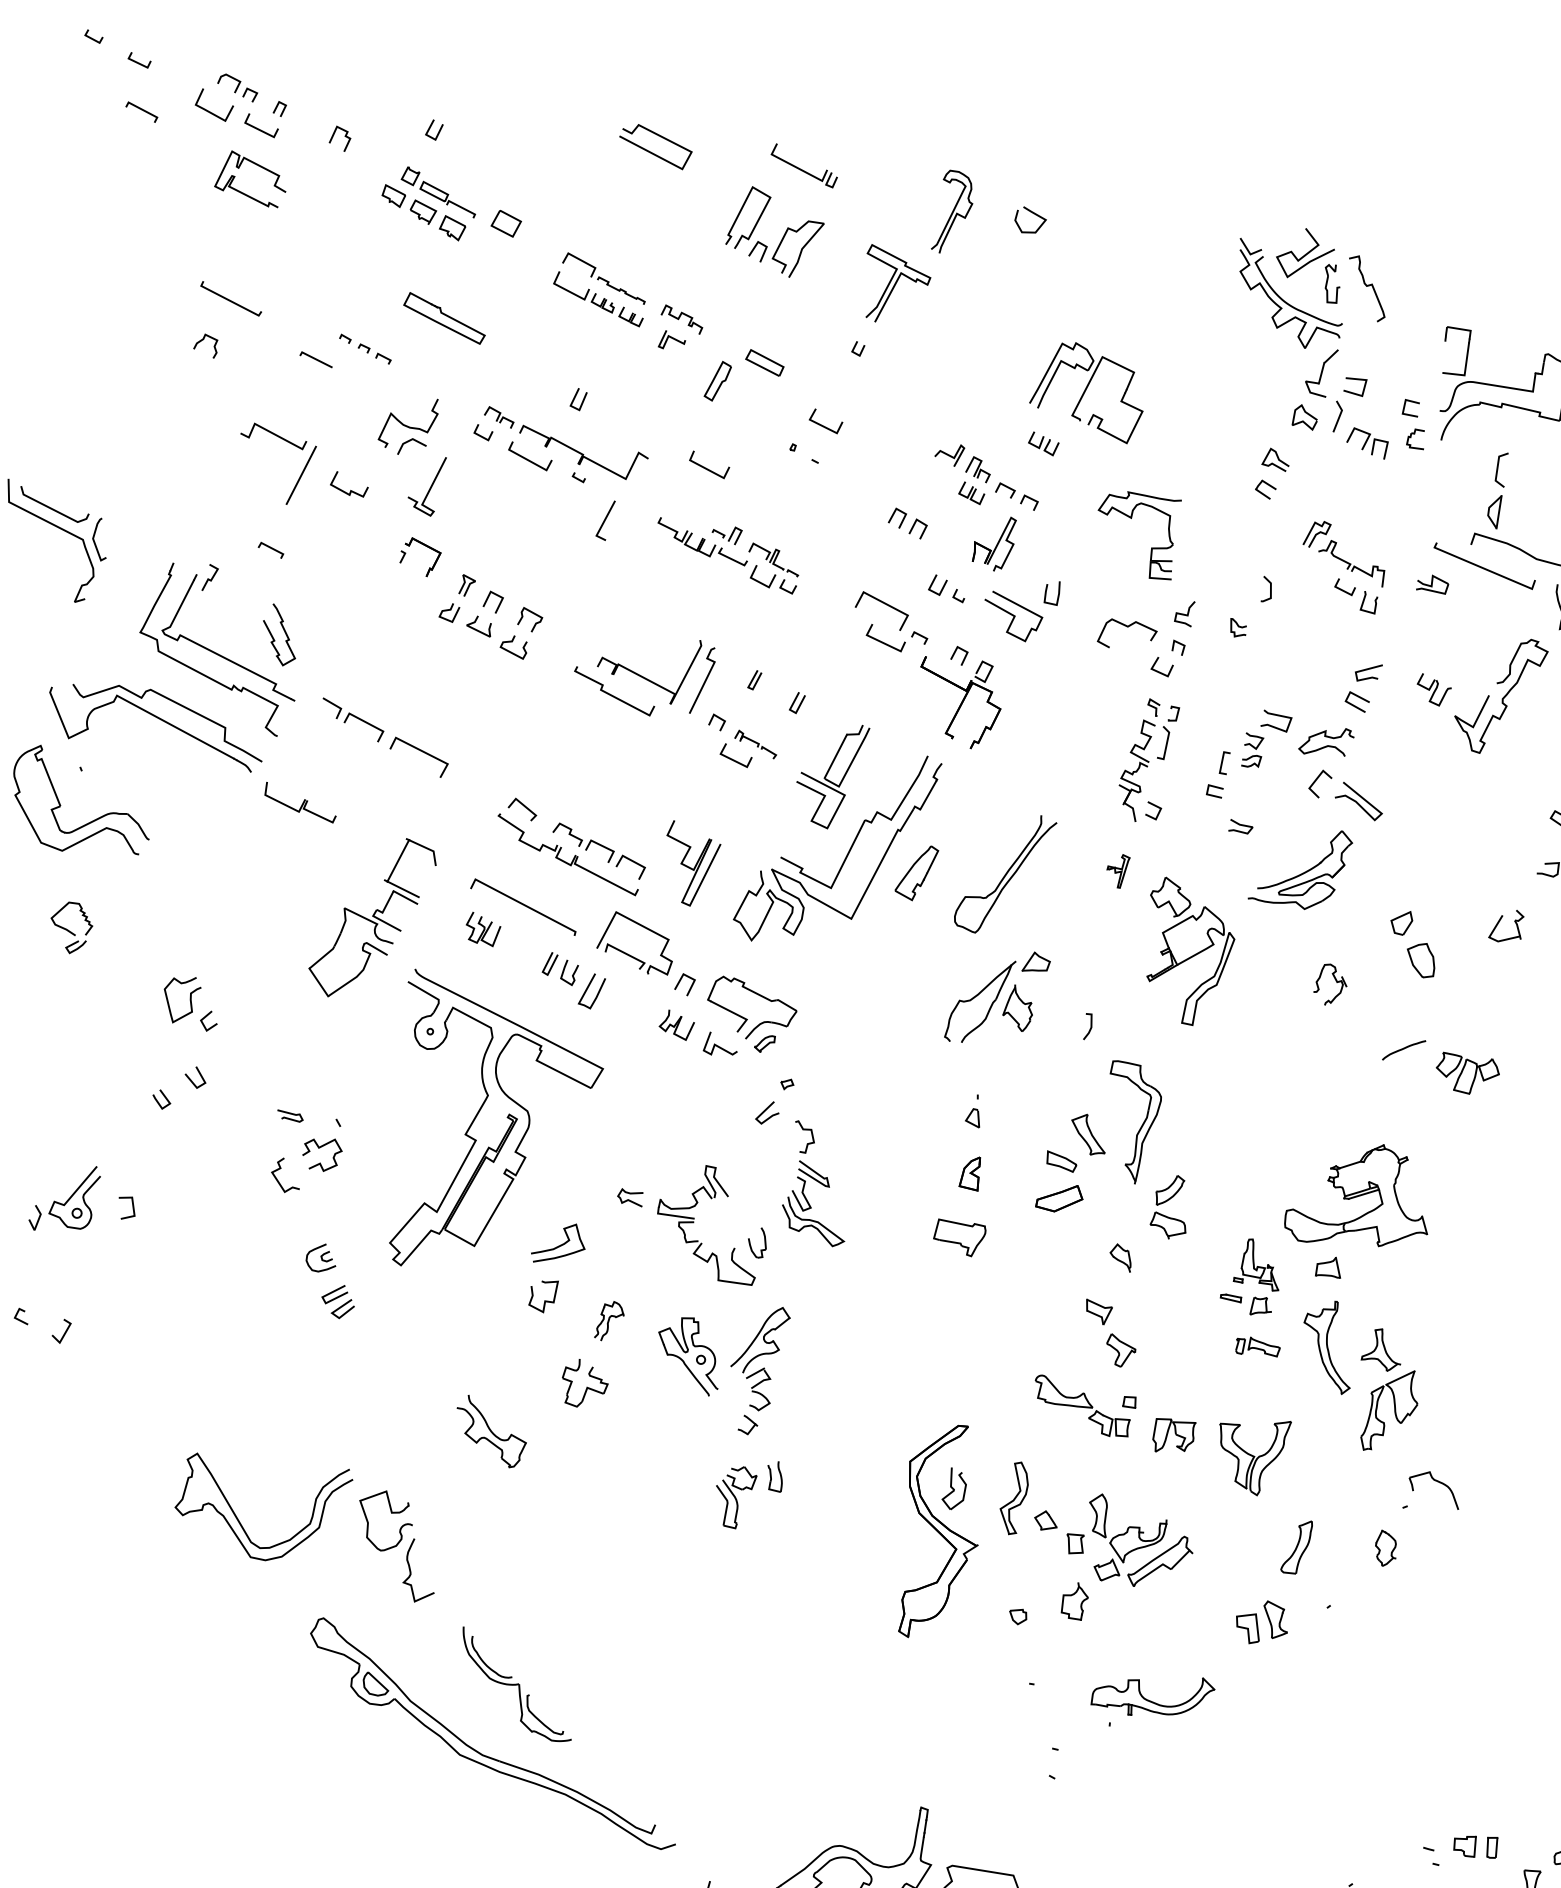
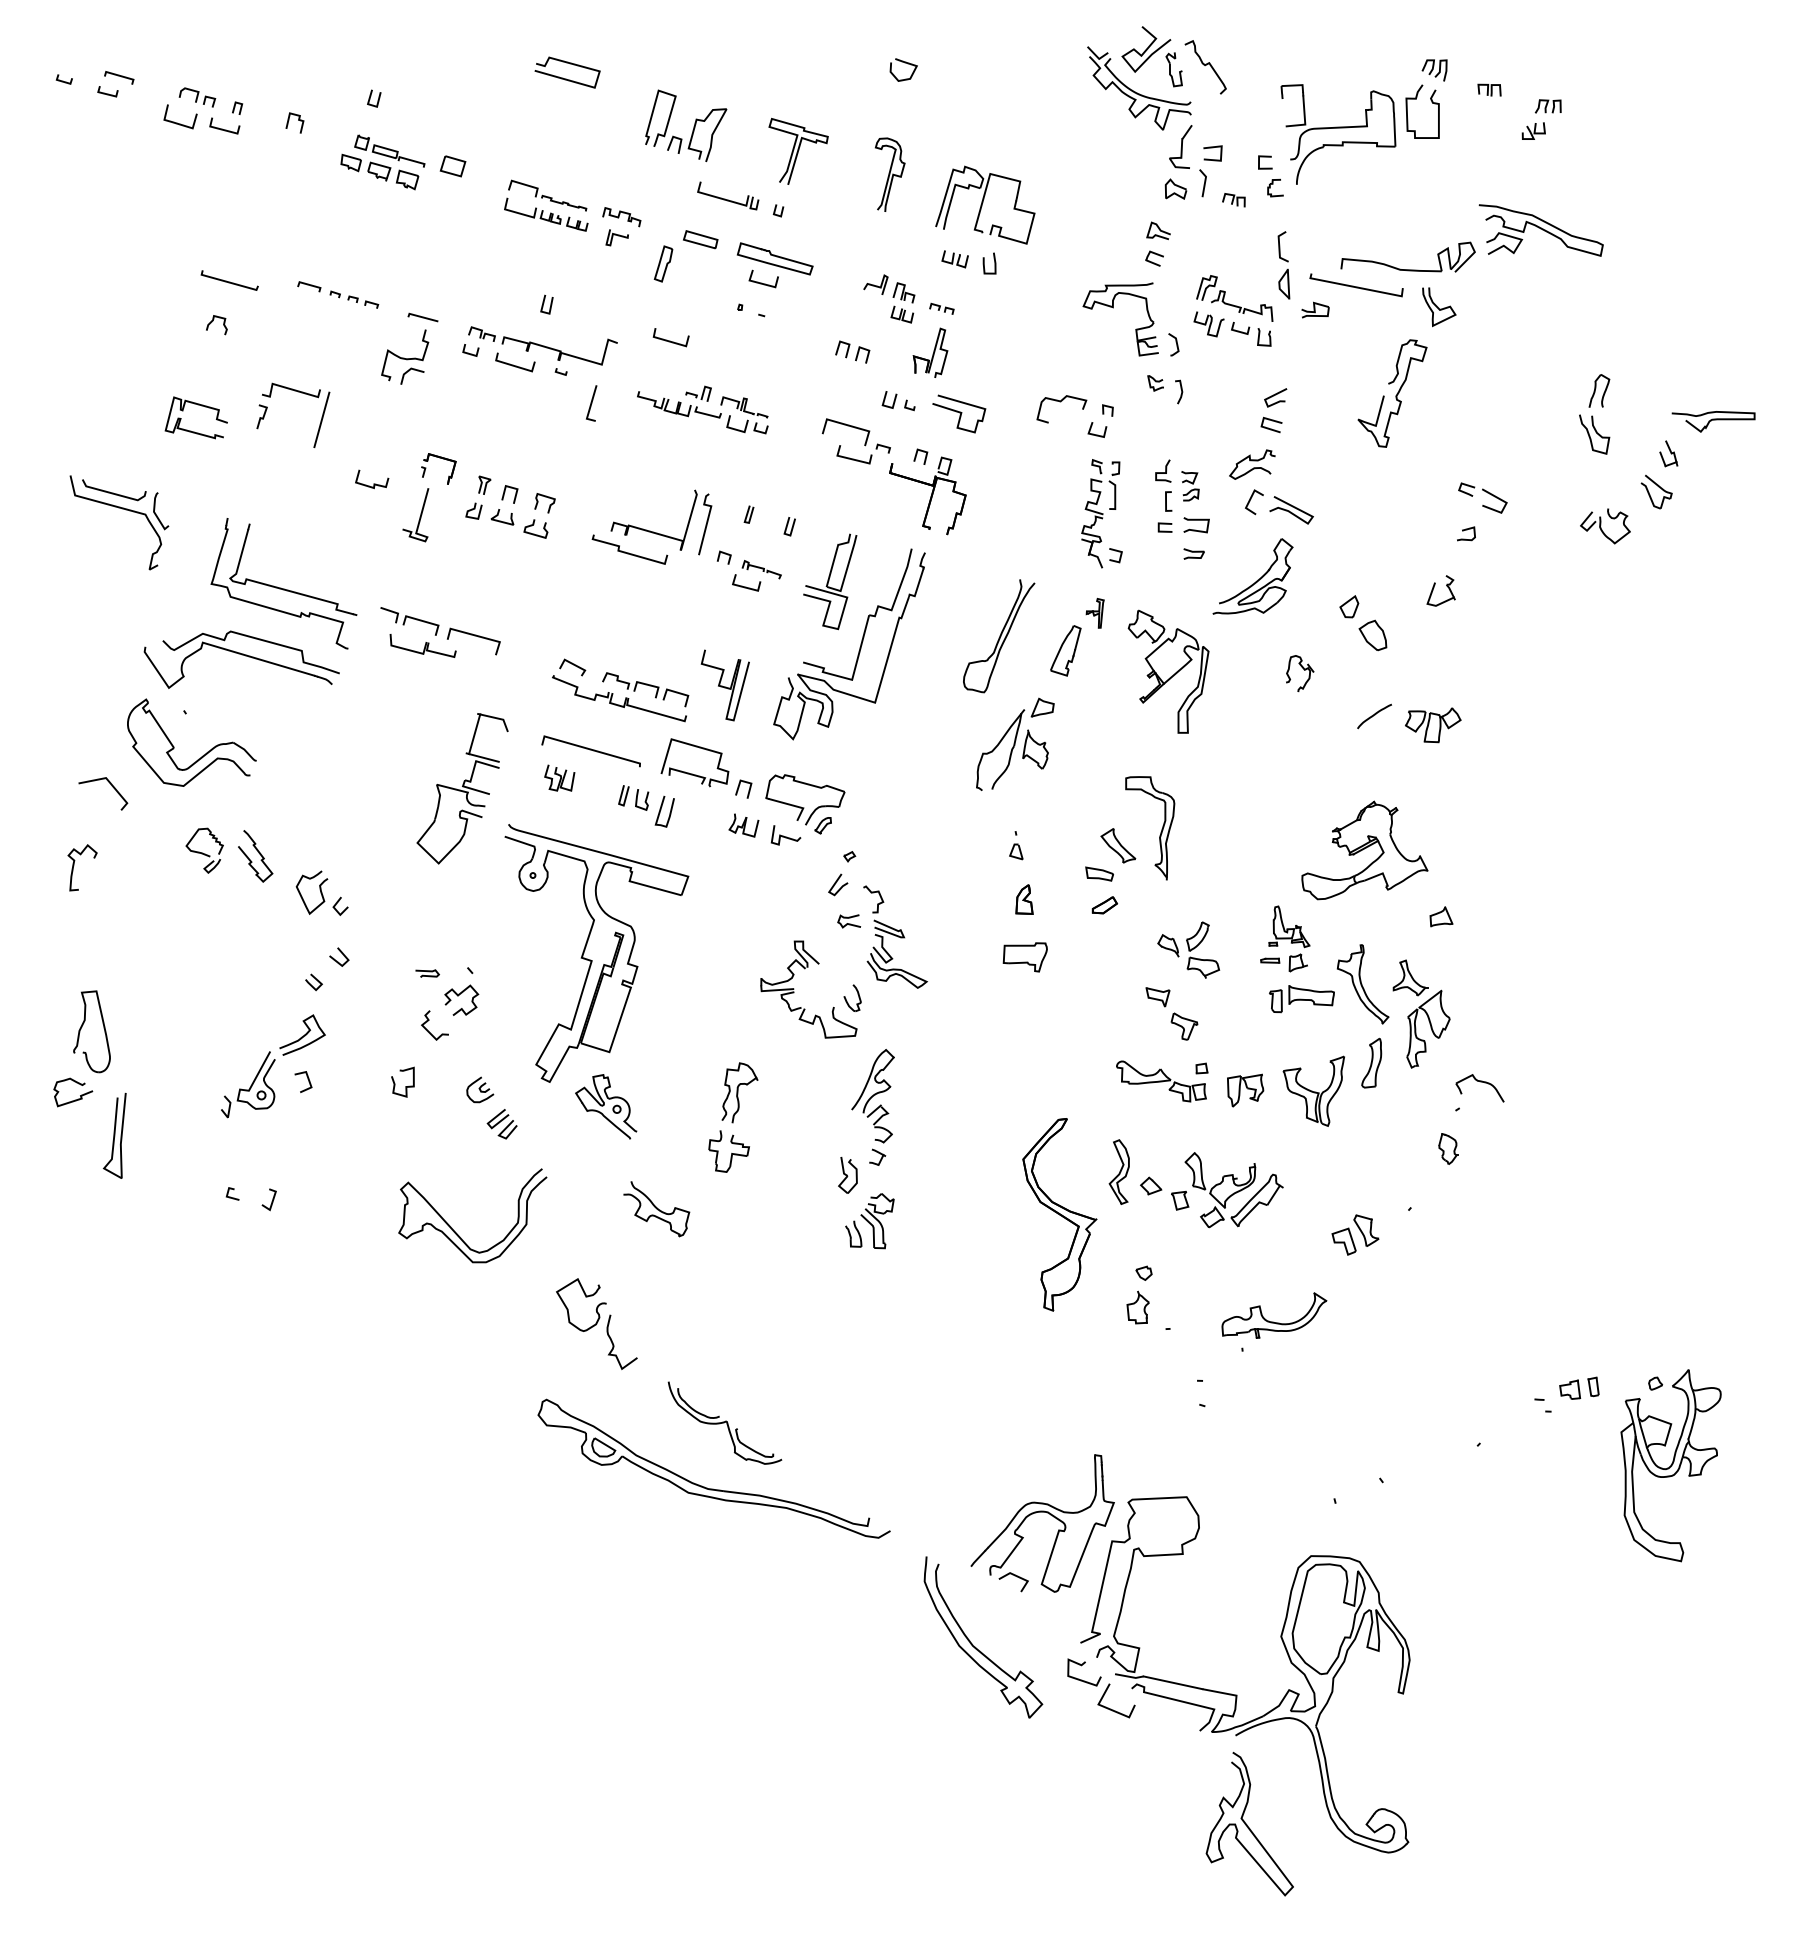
line: (142, 110) -> (119, 76), moved
curve: (256, 165) -> (197, 405), moved
part: (804, 165) -> (728, 195), moved
curve: (952, 212) -> (889, 174), moved
part: (444, 317) -> (774, 258), moved
line: (315, 359) -> (422, 317), moved
part: (1367, 443) -> (1233, 200), size x0.62
curve: (429, 486) -> (419, 516), moved
curve: (350, 489) -> (373, 483), moved
part: (1497, 490) -> (1283, 265), moved
part: (1016, 495) -> (941, 308), size x0.62
part: (1131, 519) -> (1113, 308), moved
line: (271, 548) -> (309, 285), moved
line: (210, 578) -> (262, 416), moved
curve: (1046, 591) -> (984, 263), moved
curve: (1187, 612) -> (1165, 470), moved
curve: (284, 632) -> (258, 853), moved
part: (1432, 690) -> (1208, 324), moved
curve: (1274, 725) -> (1195, 529), moved
part: (299, 802) -> (422, 645), moved
part: (916, 871) -> (1065, 650), moved
line: (1090, 1026) -> (1181, 391), moved
part: (1059, 1197) -> (1104, 905), size x0.62
part: (1169, 1199) -> (1199, 944), moved
curve: (630, 1200) -> (849, 923), moved
curve: (560, 1244) -> (303, 1035), moved
part: (1329, 1267) -> (1441, 916), moved
curve: (544, 1300) -> (405, 1086), moved
part: (609, 1321) -> (739, 1092), size x1.67
part: (1256, 1348) -> (1301, 999), size x1.67
part: (689, 1354) -> (606, 1106), moved
part: (775, 1475) -> (853, 1233), moved
part: (954, 1489) -> (847, 1175), moved
curve: (238, 1518) -> (455, 1231), moved
part: (1296, 1546) -> (1371, 1062), moved
part: (1074, 1600) -> (1137, 1307), moved

